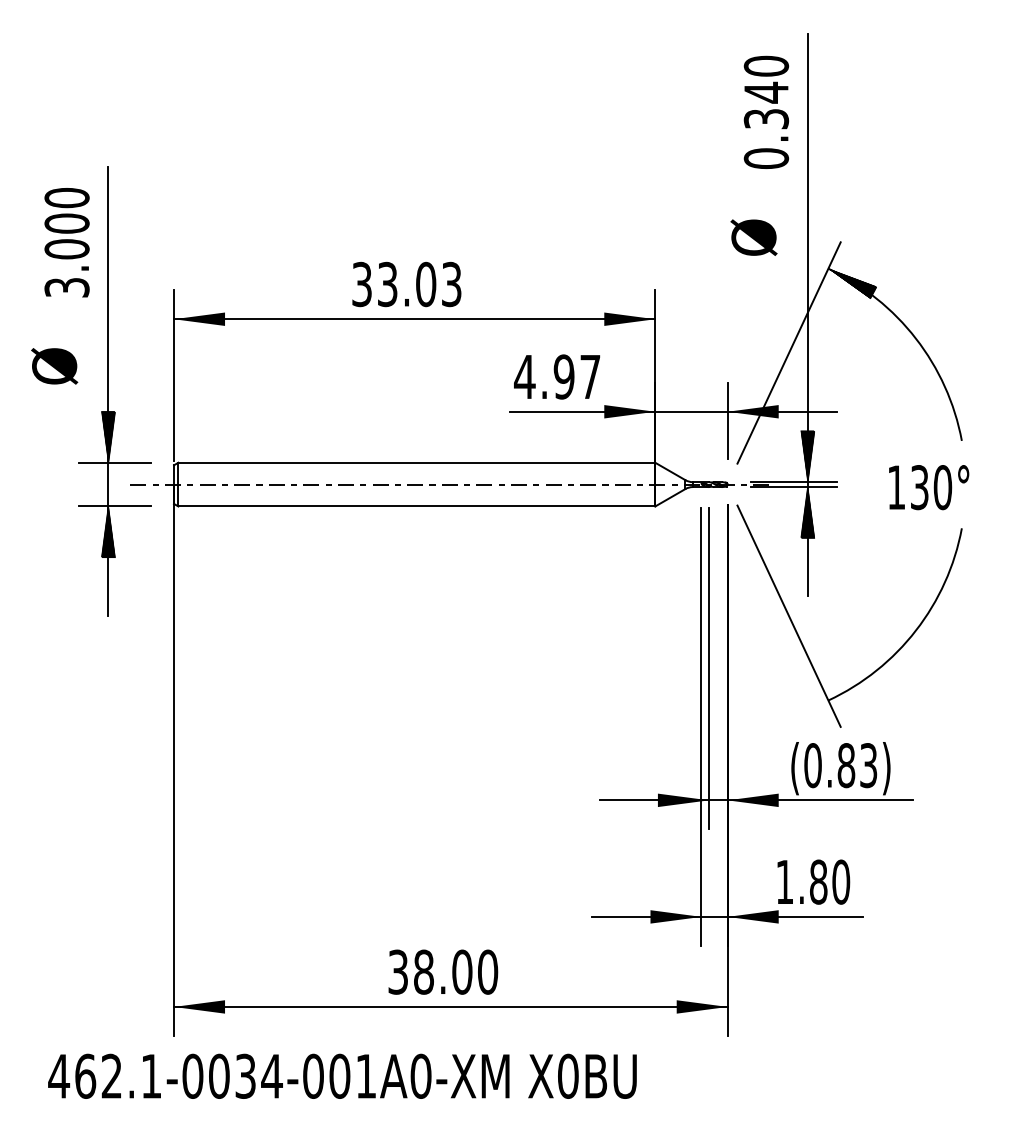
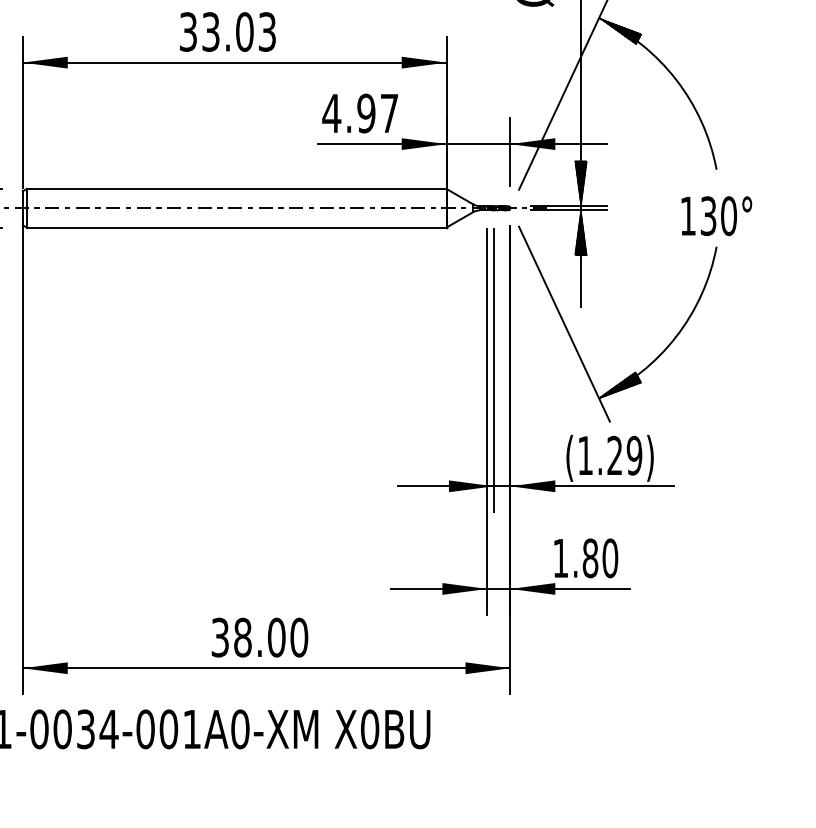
text: (929, 487) -> (717, 216), moved
hatch: (852, 685) -> (620, 385), added
text: (840, 765) -> (609, 455), (0.83) -> (1.29)

